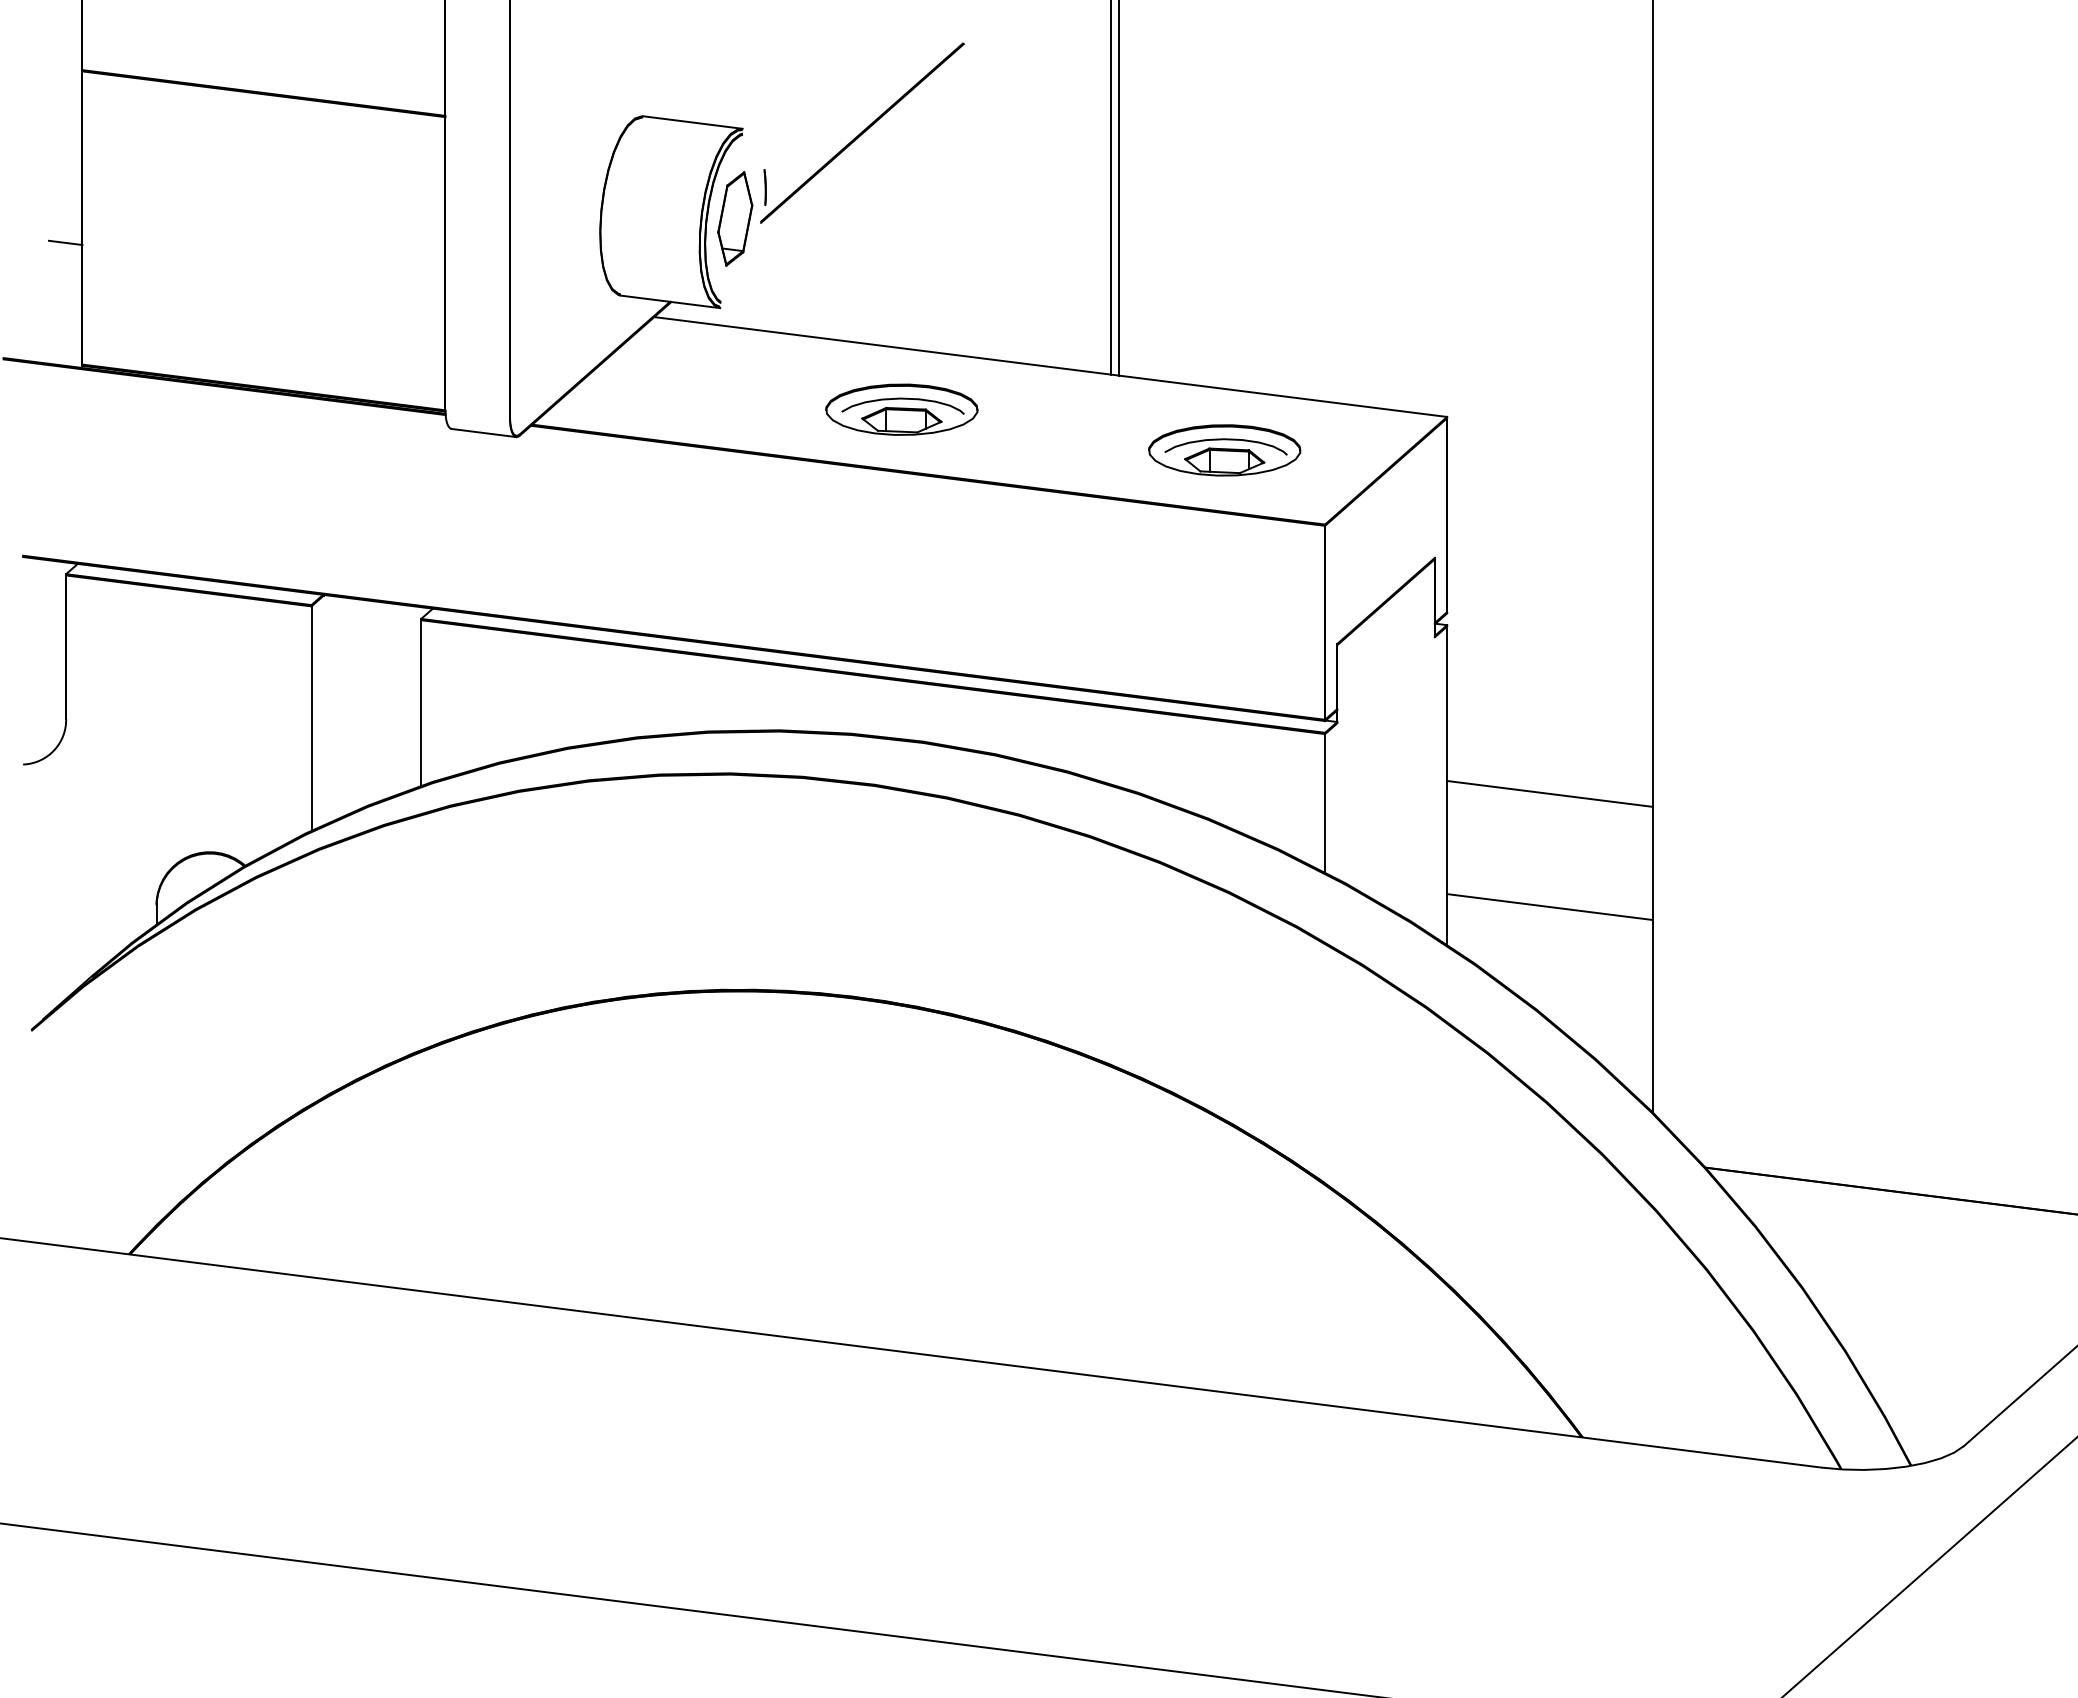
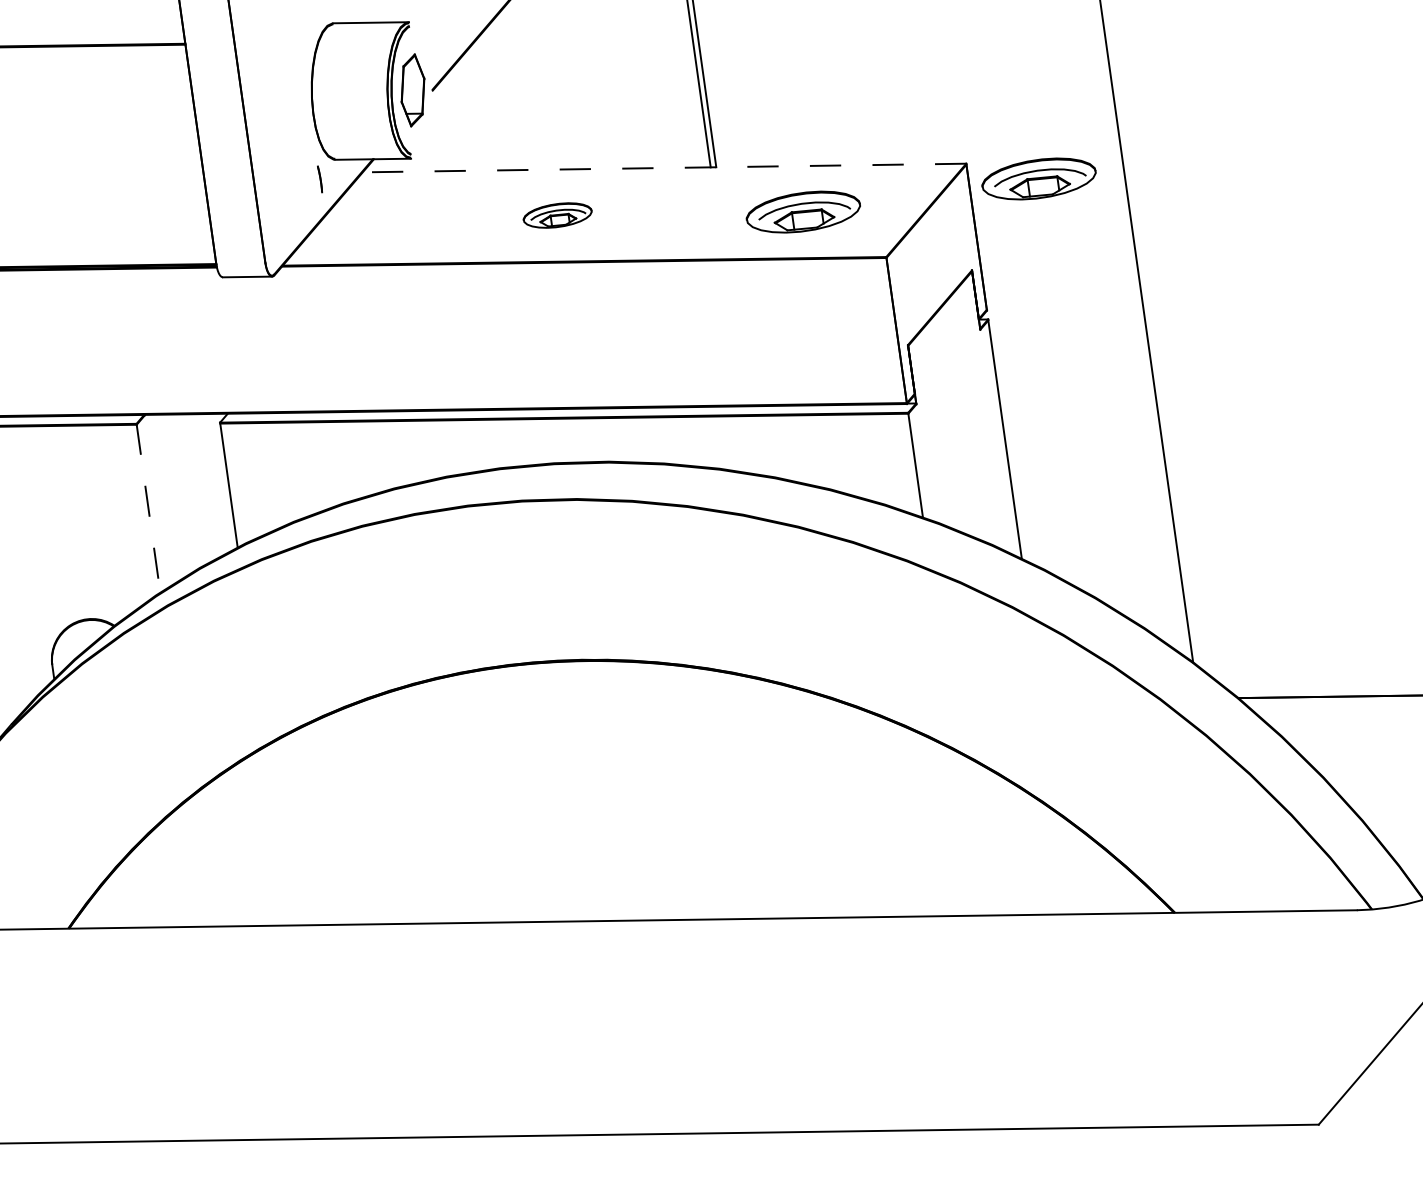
line: (764, 187) -> (319, 179), moved
line: (1050, 367) -> (664, 168), solid -> dashed
part: (901, 409) -> (557, 215), size x0.6
part: (1539, 450) -> (1038, 179), added
line: (311, 717) -> (148, 507), solid -> dashed
line: (1549, 793) -> (1082, 434), removed
line: (1549, 907) -> (1094, 519), removed

